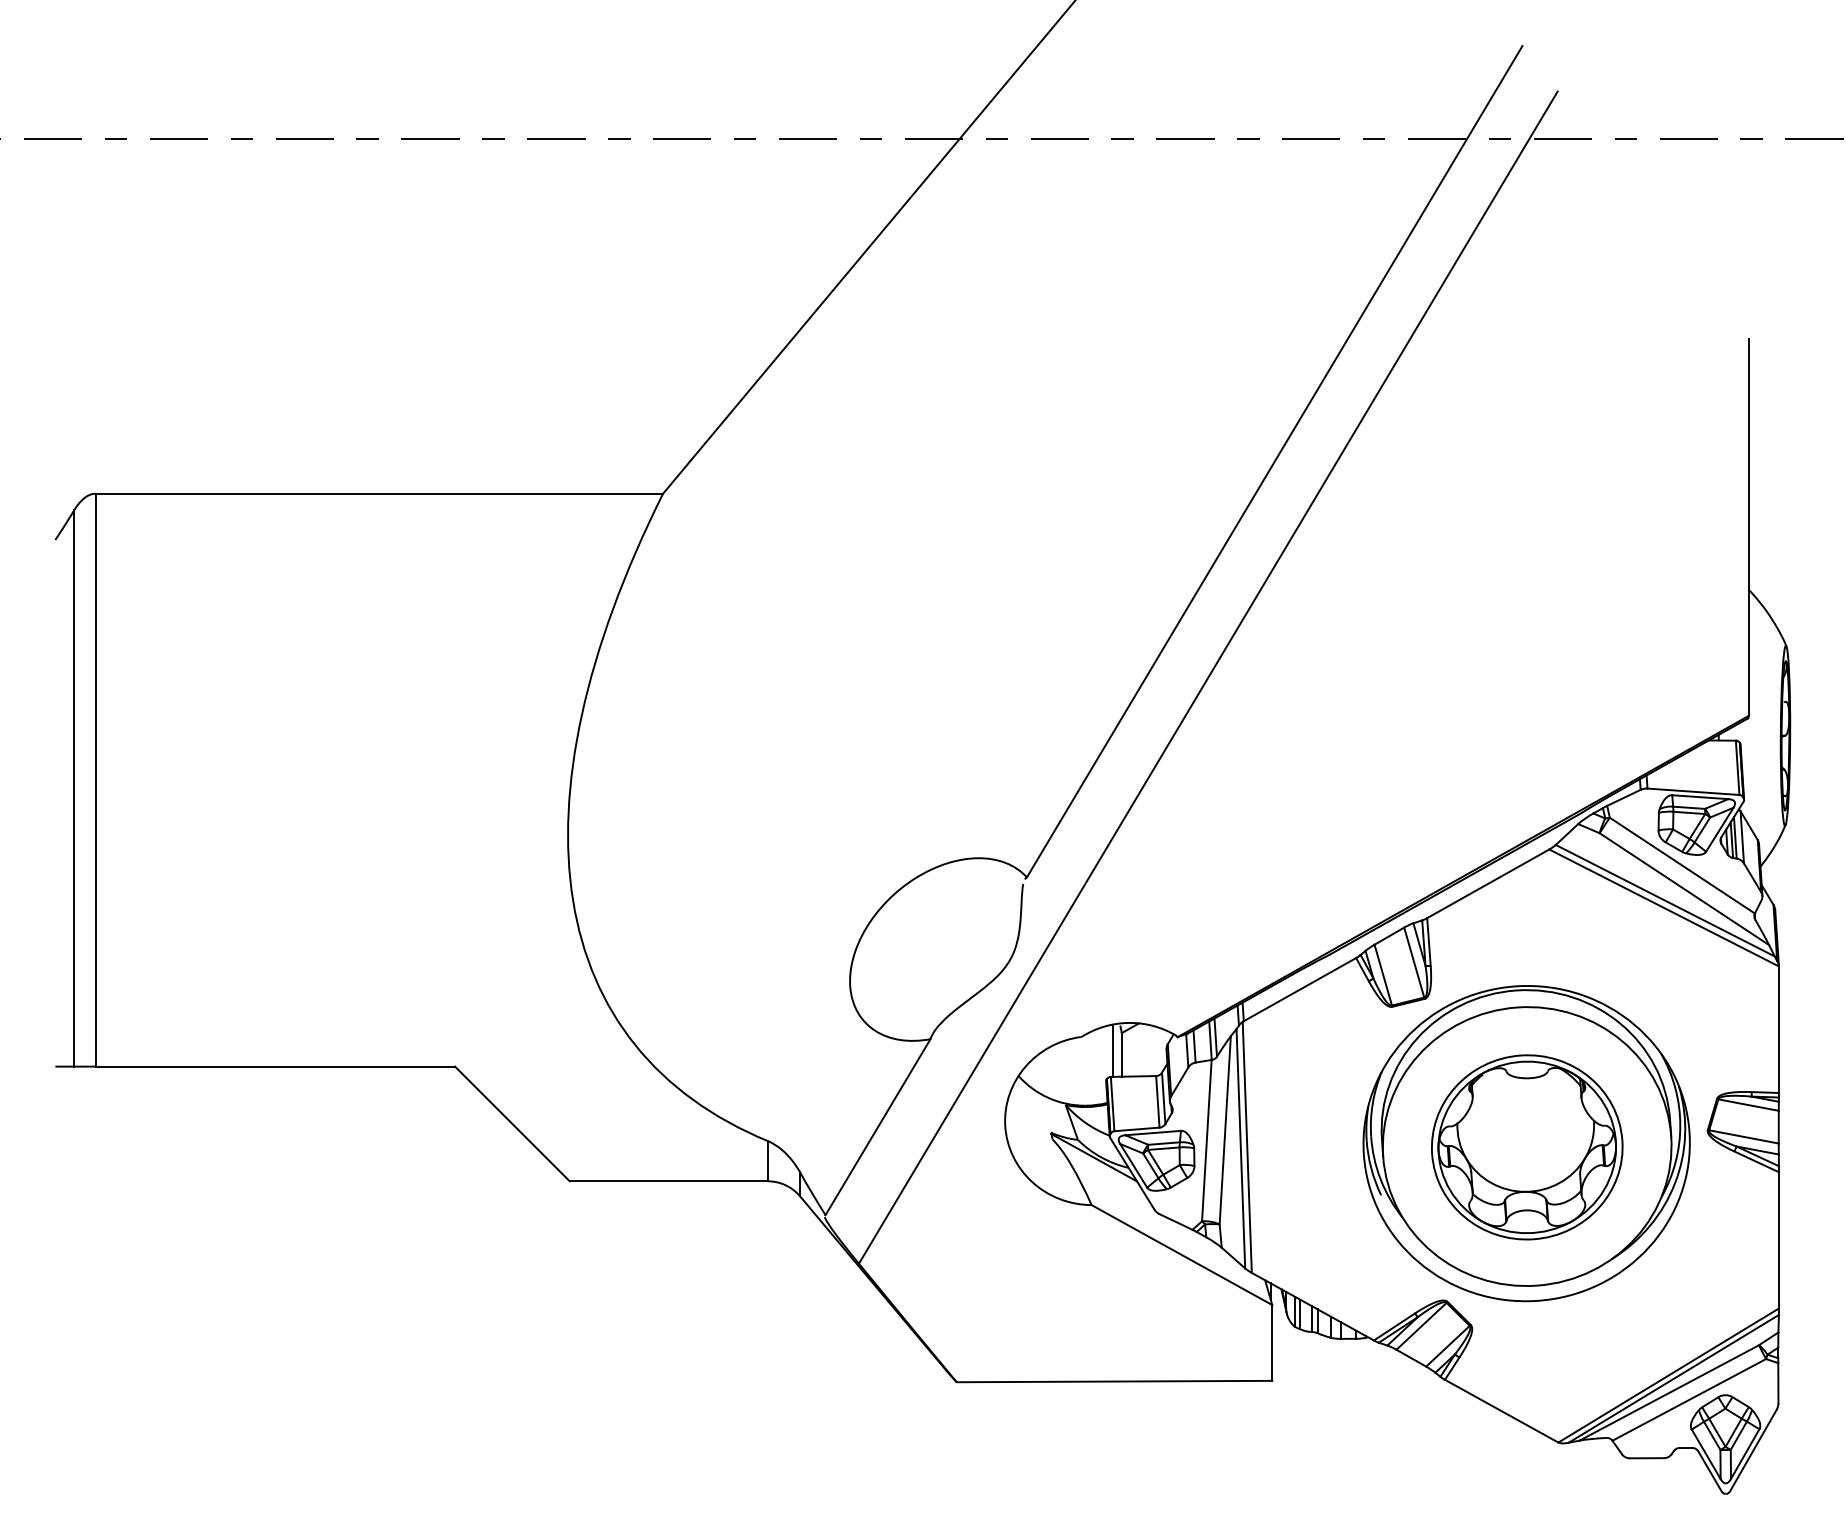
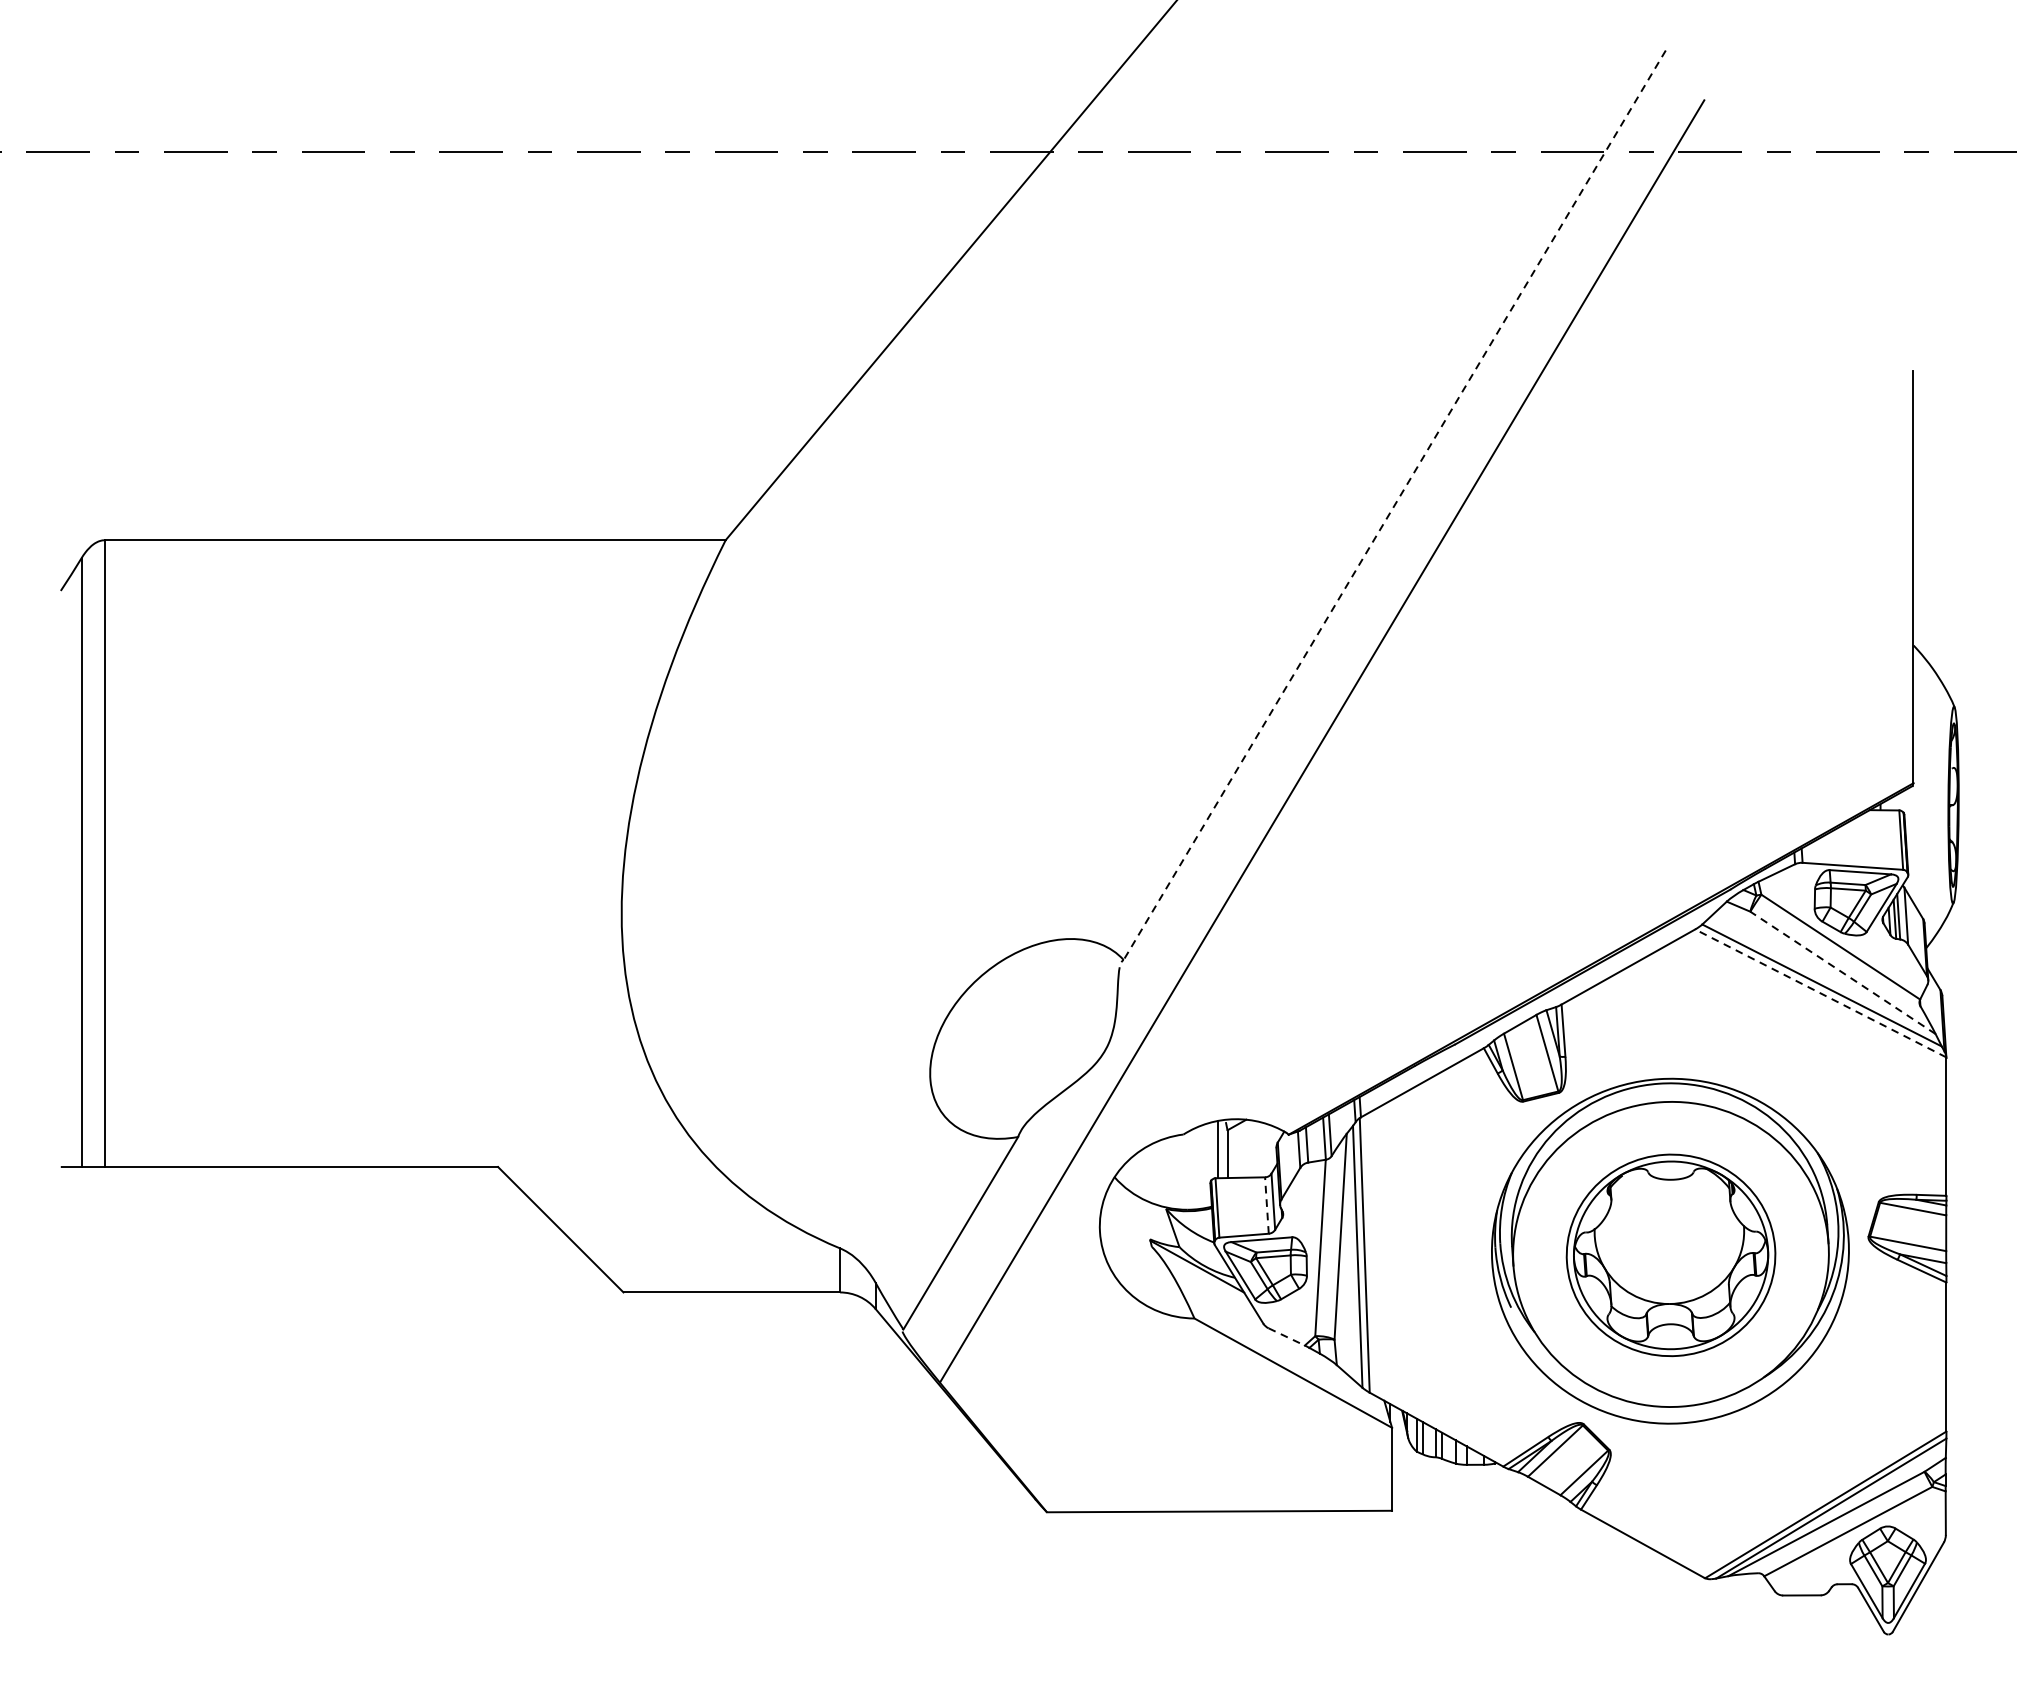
line: (1274, 461) -> (1394, 505), solid -> dashed
line: (1683, 888) -> (1841, 972), solid -> dashed
line: (1664, 907) -> (1821, 992), solid -> dashed
line: (1157, 1101) -> (1266, 1205), solid -> dashed
line: (1176, 1222) -> (1287, 1337), solid -> dashed

